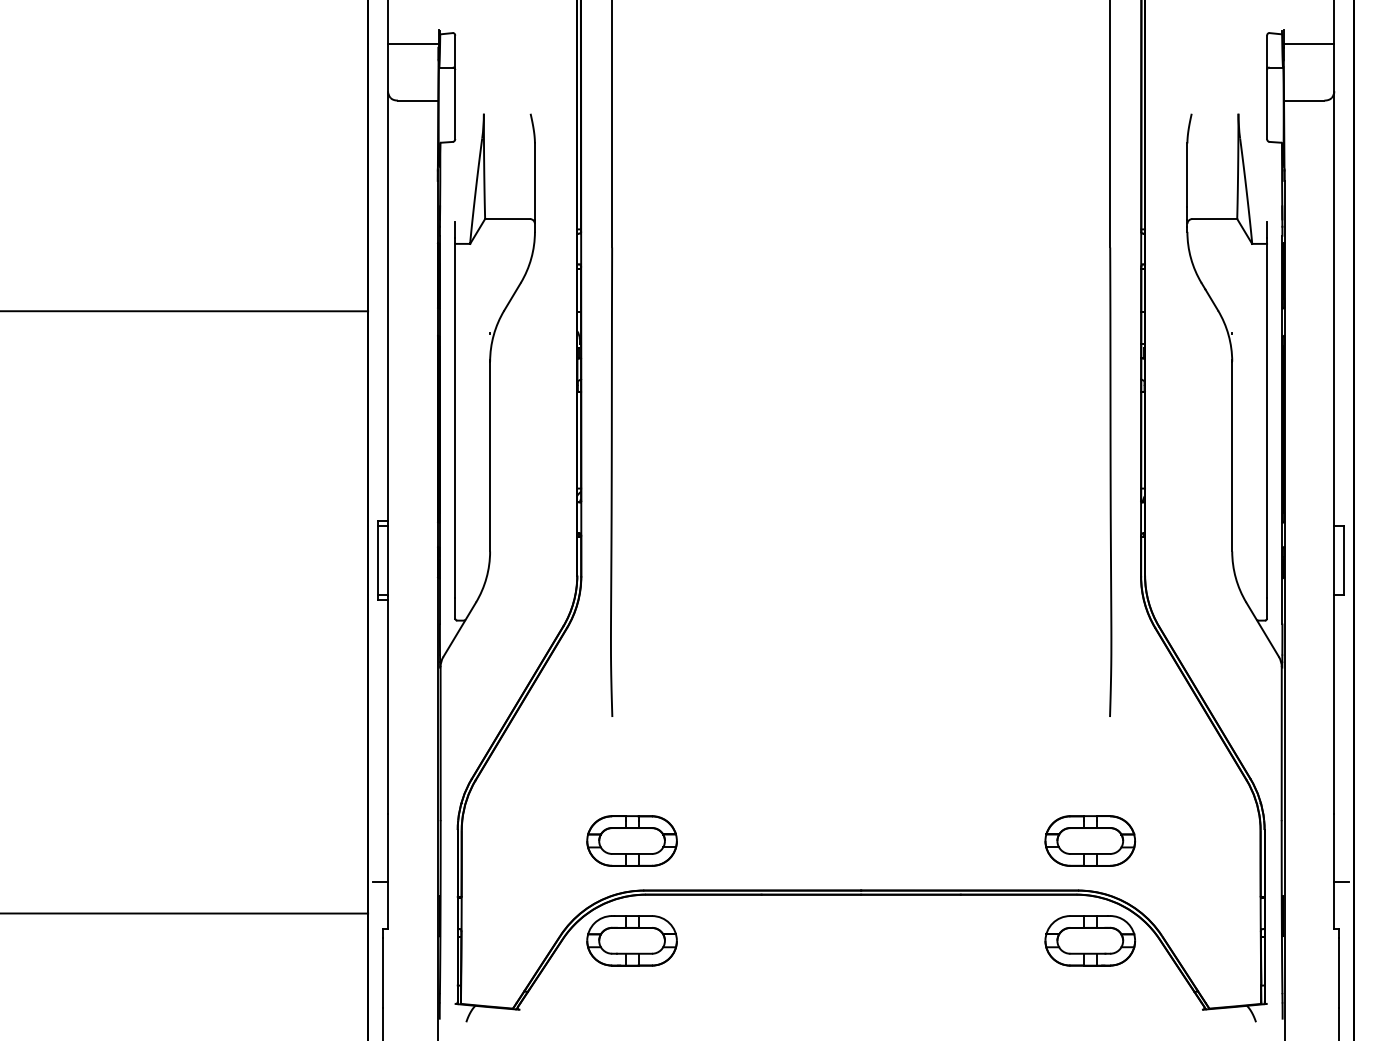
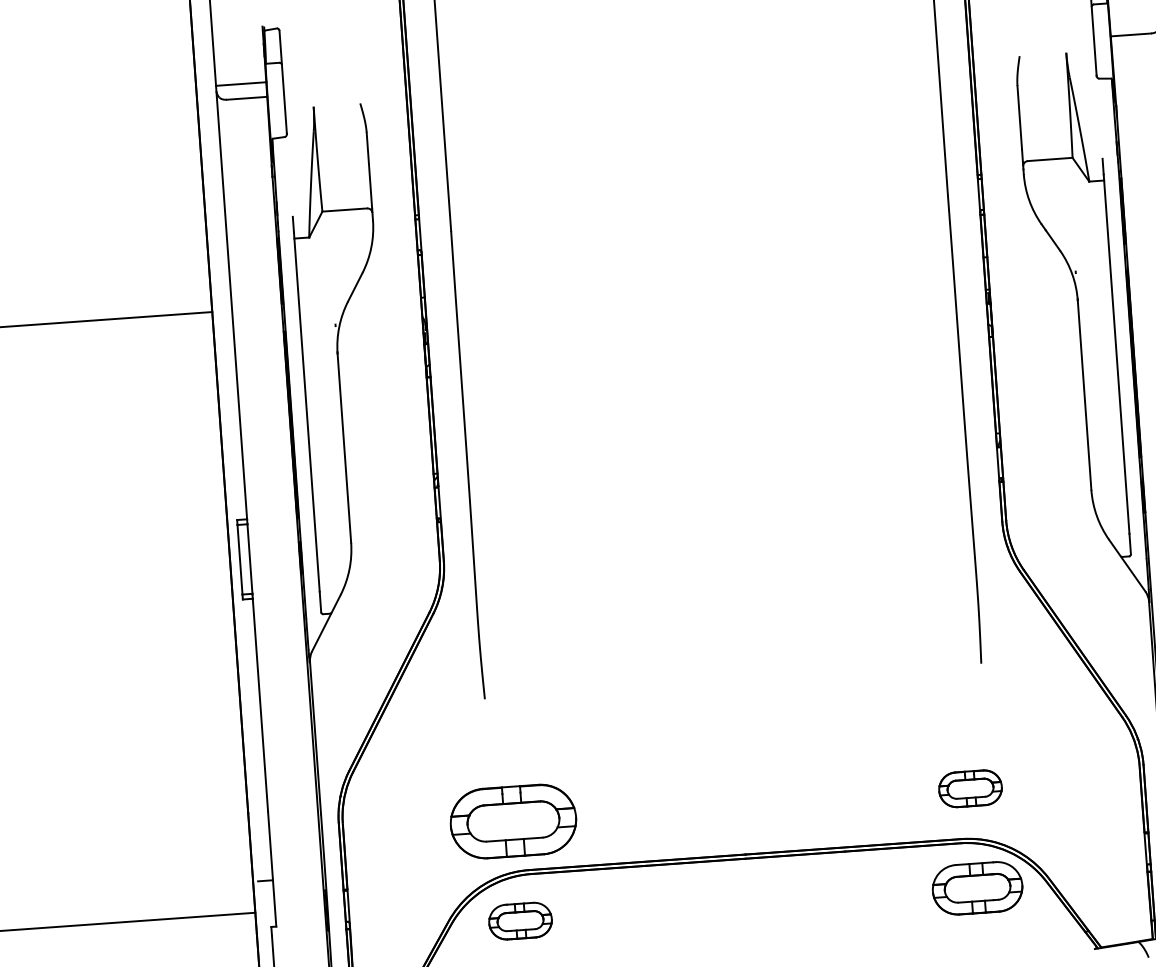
line: (413, 43) -> (241, 83), moved
part: (631, 840) -> (512, 821), size x1.4
part: (1090, 840) -> (970, 788), size x0.7
part: (631, 940) -> (519, 920), size x0.7

